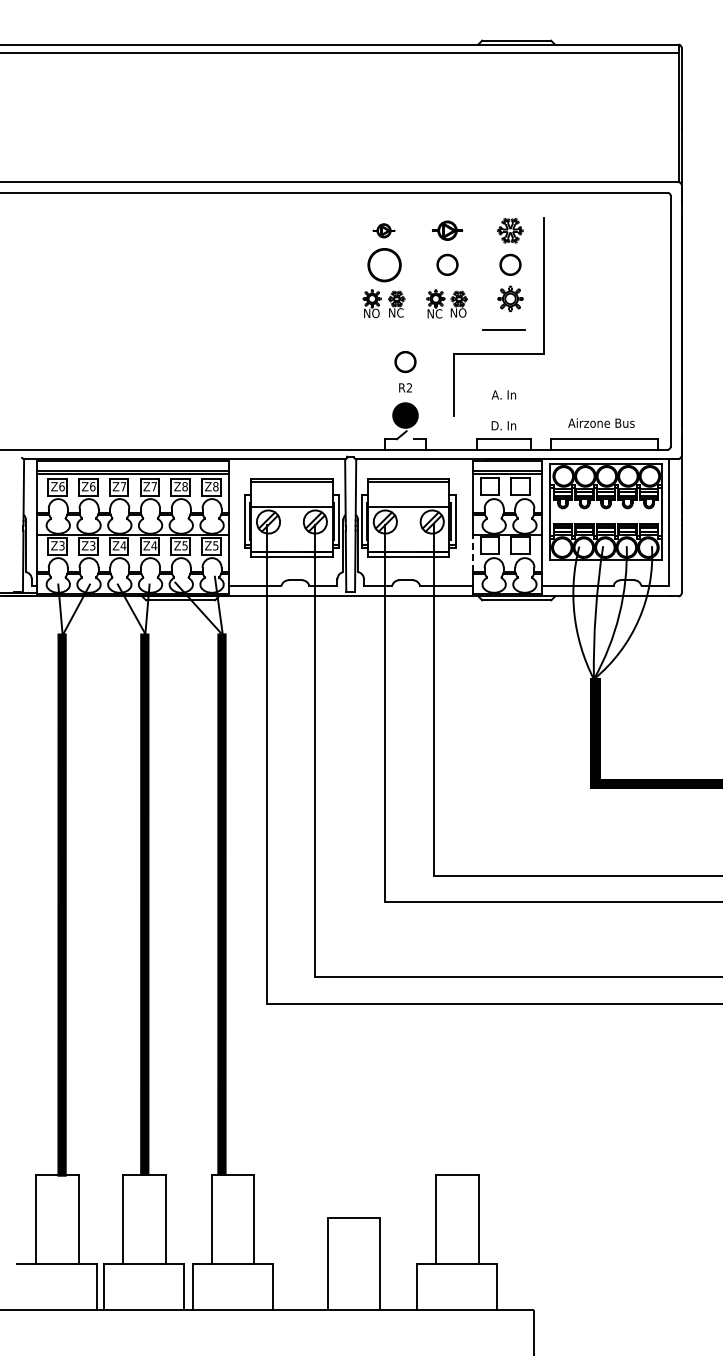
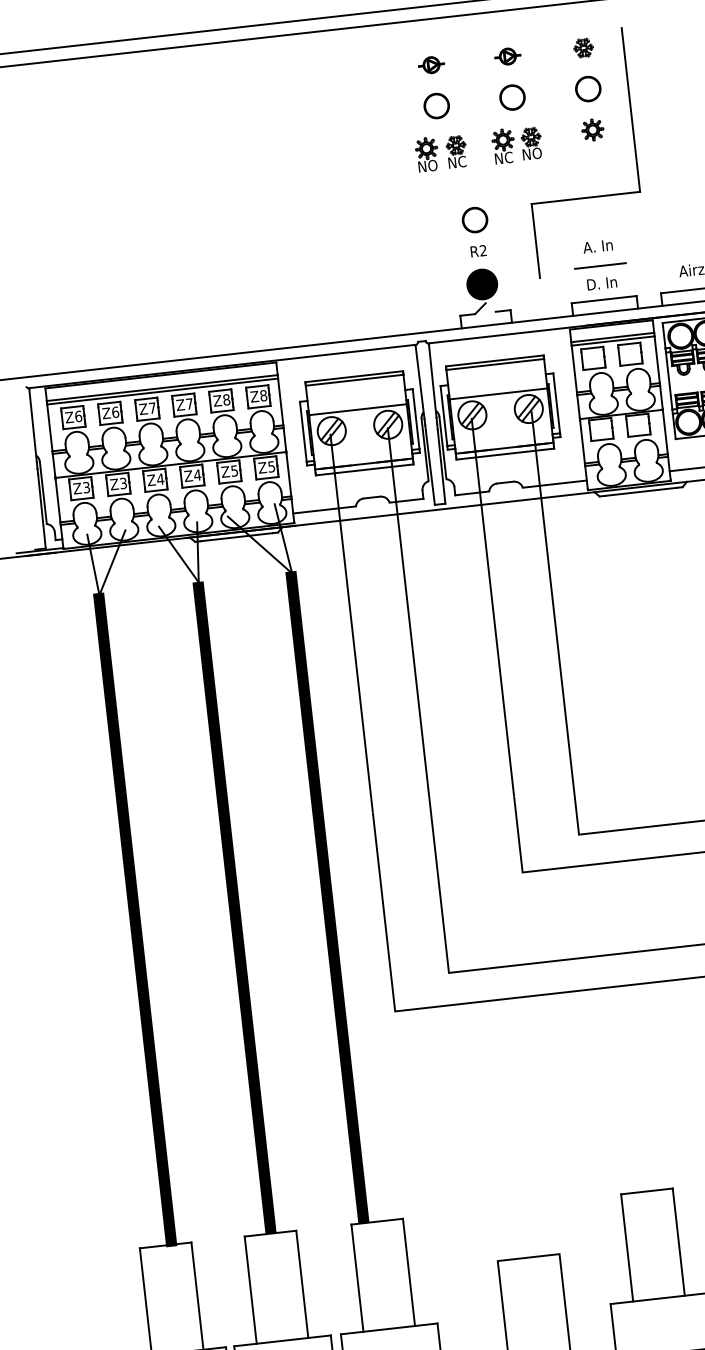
part: (447, 230) -> (507, 56), size x0.71
part: (510, 230) -> (583, 47), size x0.62
circle: (384, 264) -> (436, 105), size x0.62
part: (510, 298) -> (592, 129), size x0.71
line: (503, 329) -> (599, 265), moved
line: (473, 554) -> (582, 442), dashed -> solid

